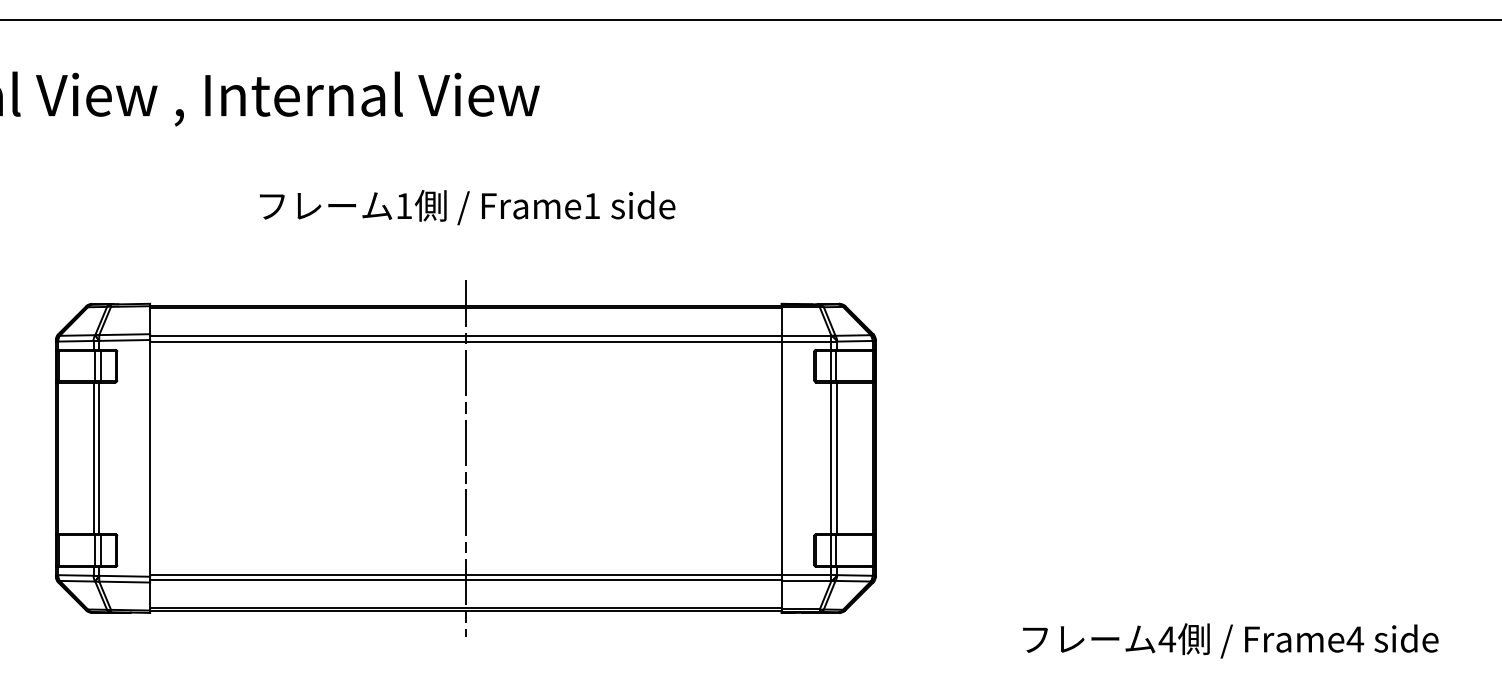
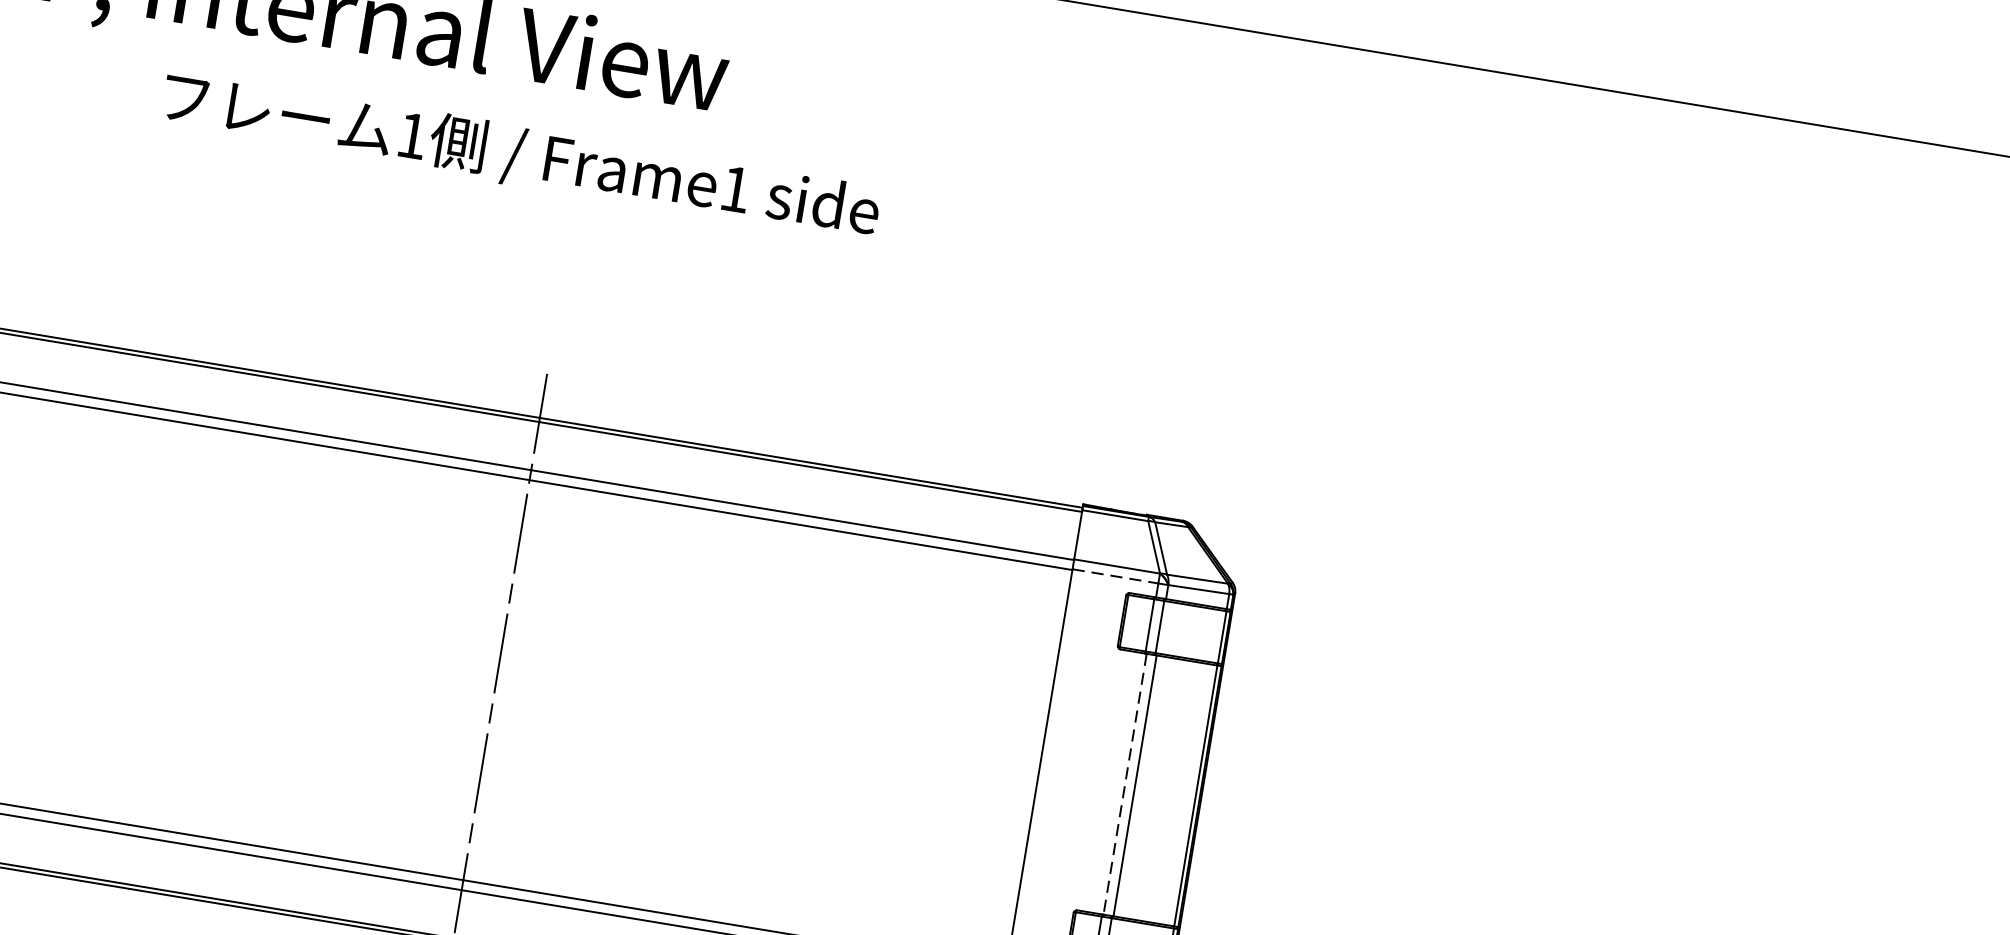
text: (467, 207) -> (520, 156), moved
line: (806, 341) -> (1115, 576), solid -> dashed
line: (831, 458) -> (1125, 784), solid -> dashed

